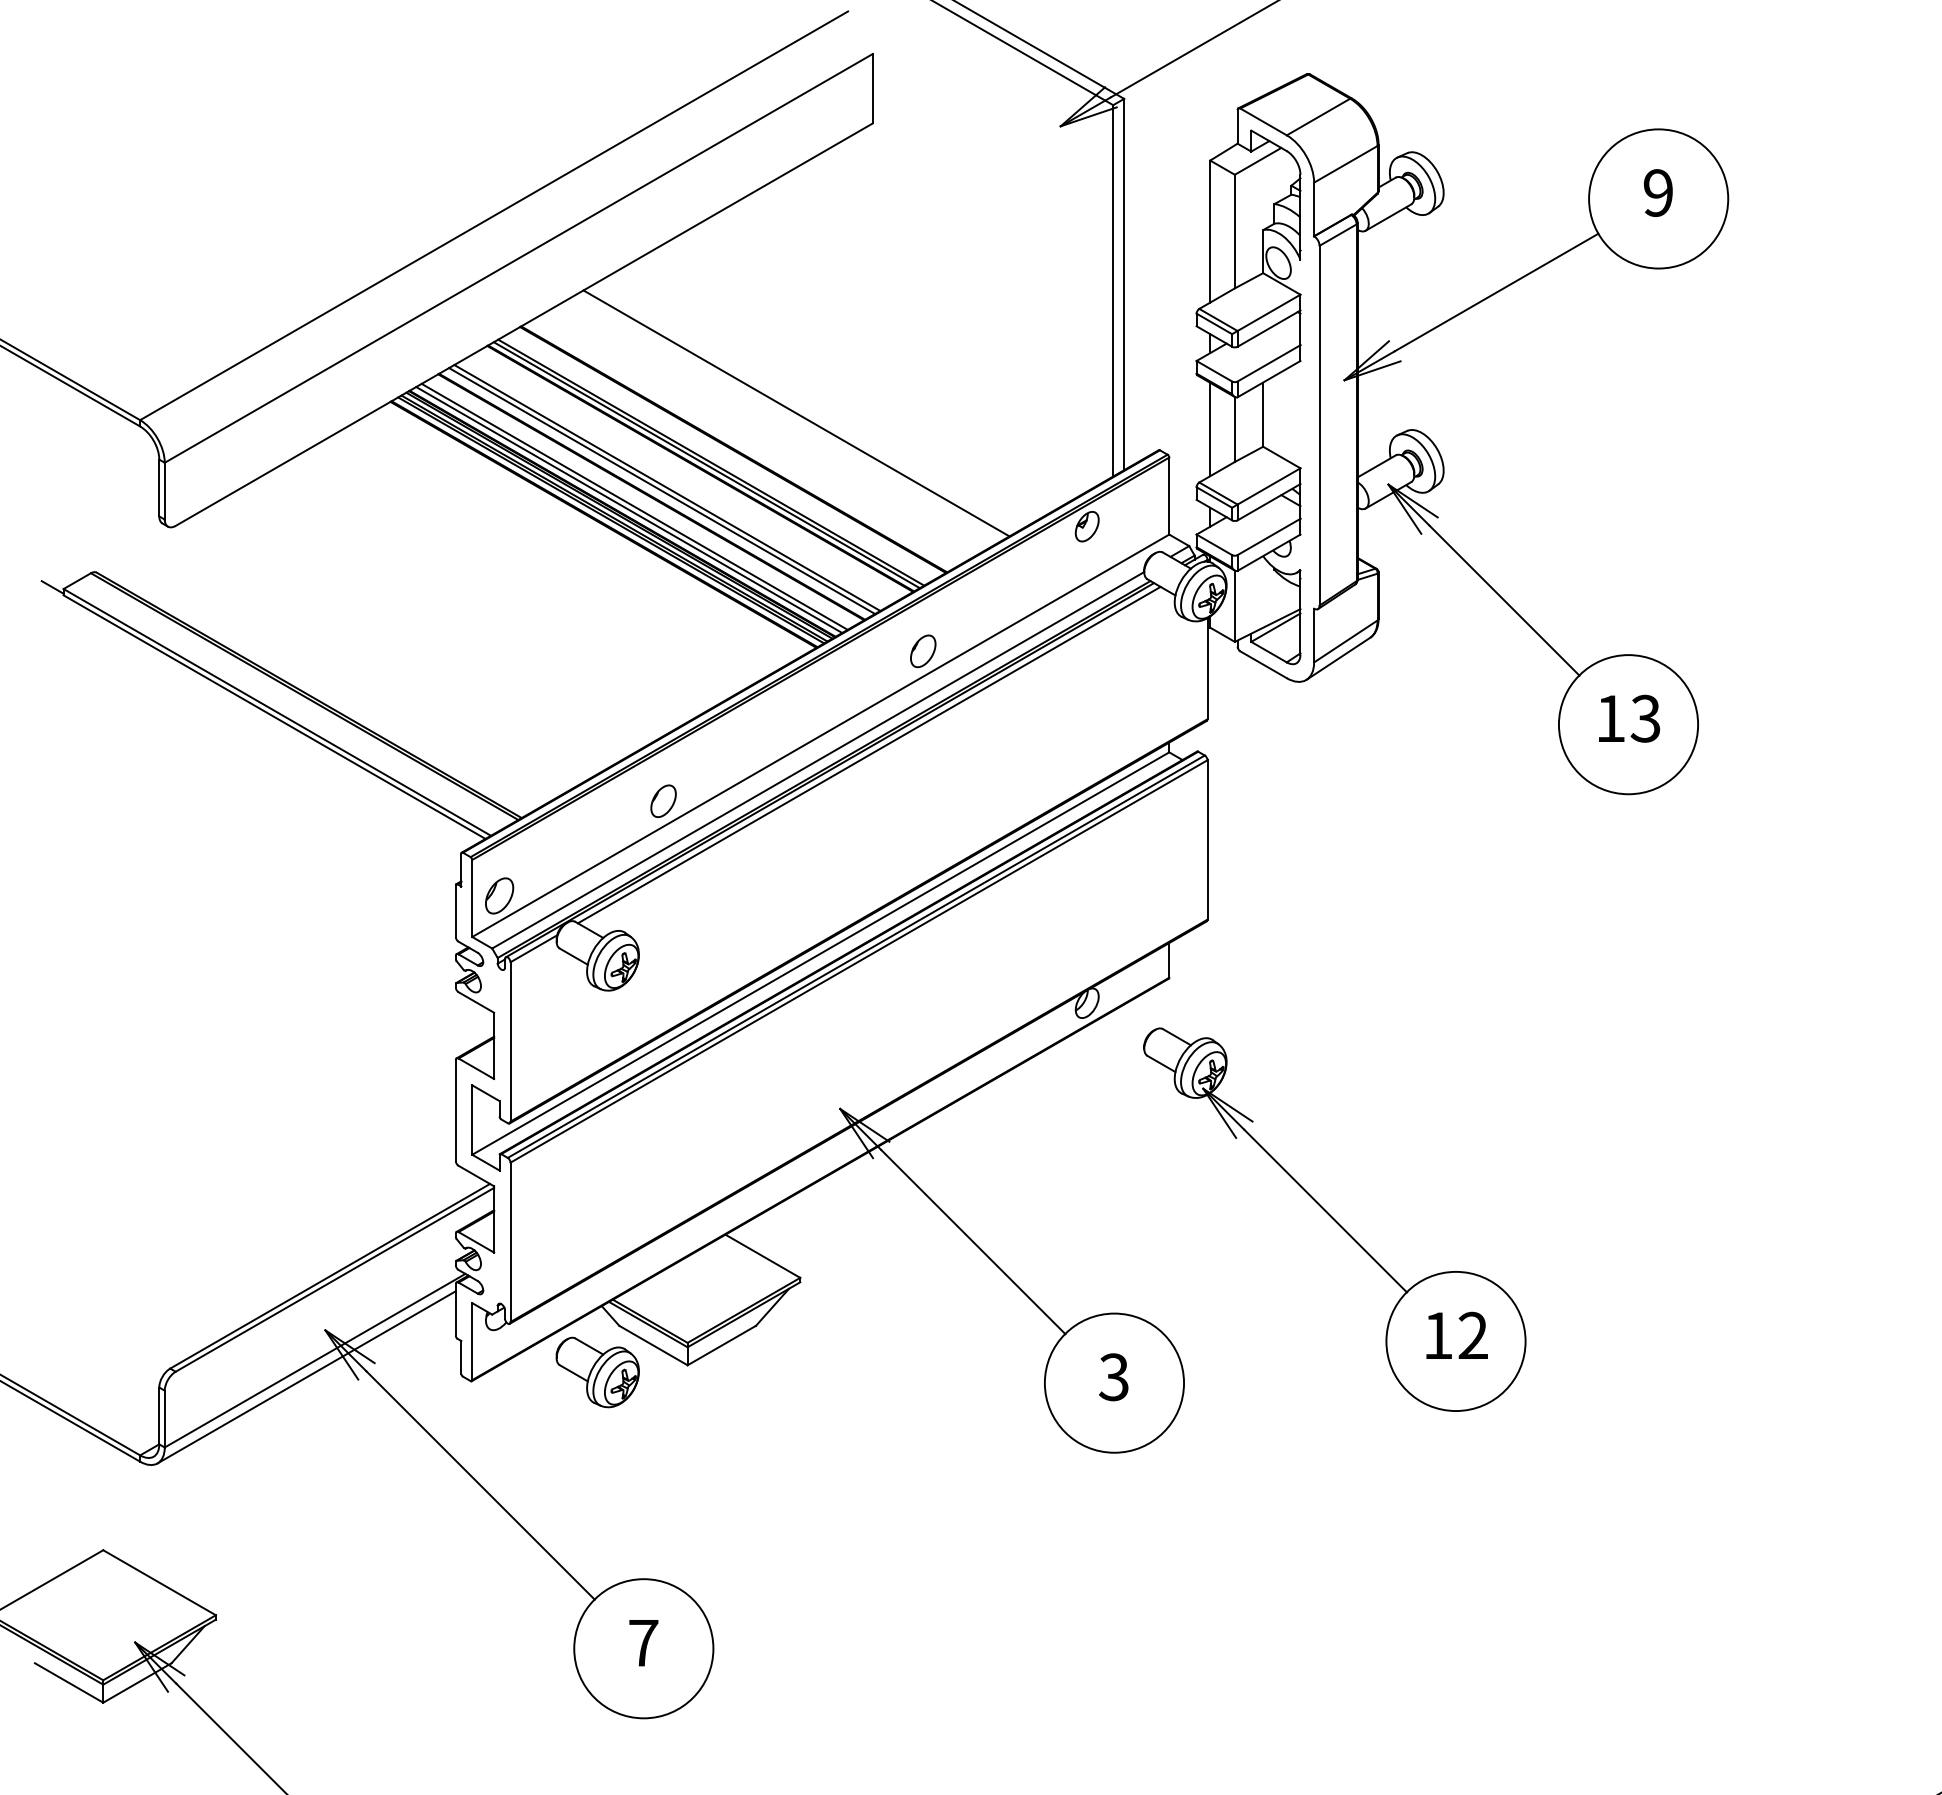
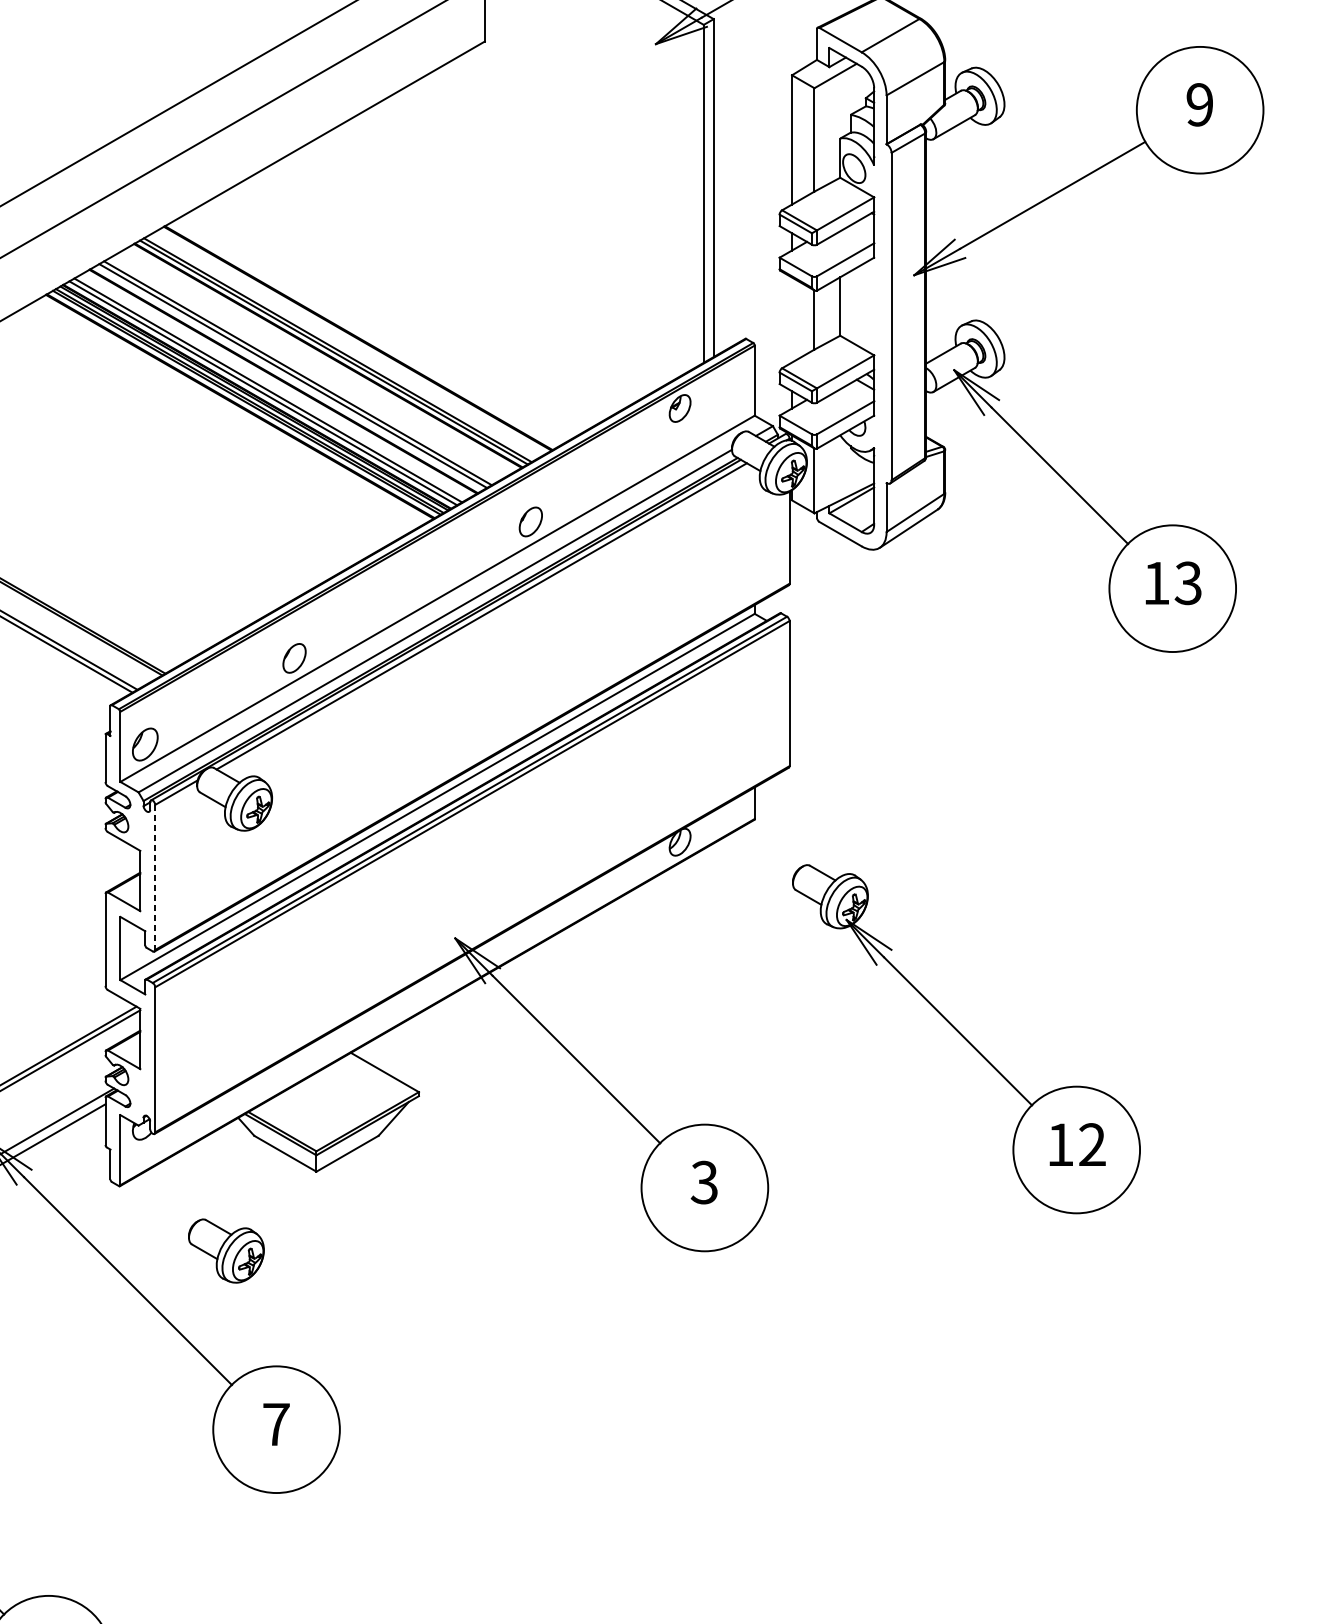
line: (796, 413) -> (415, 305), removed
line: (1210, 429) -> (792, 320), removed
line: (510, 1041) -> (155, 877), solid -> dashed
part: (1334, 1219) -> (966, 1039), moved
part: (597, 1372) -> (226, 1251), moved

